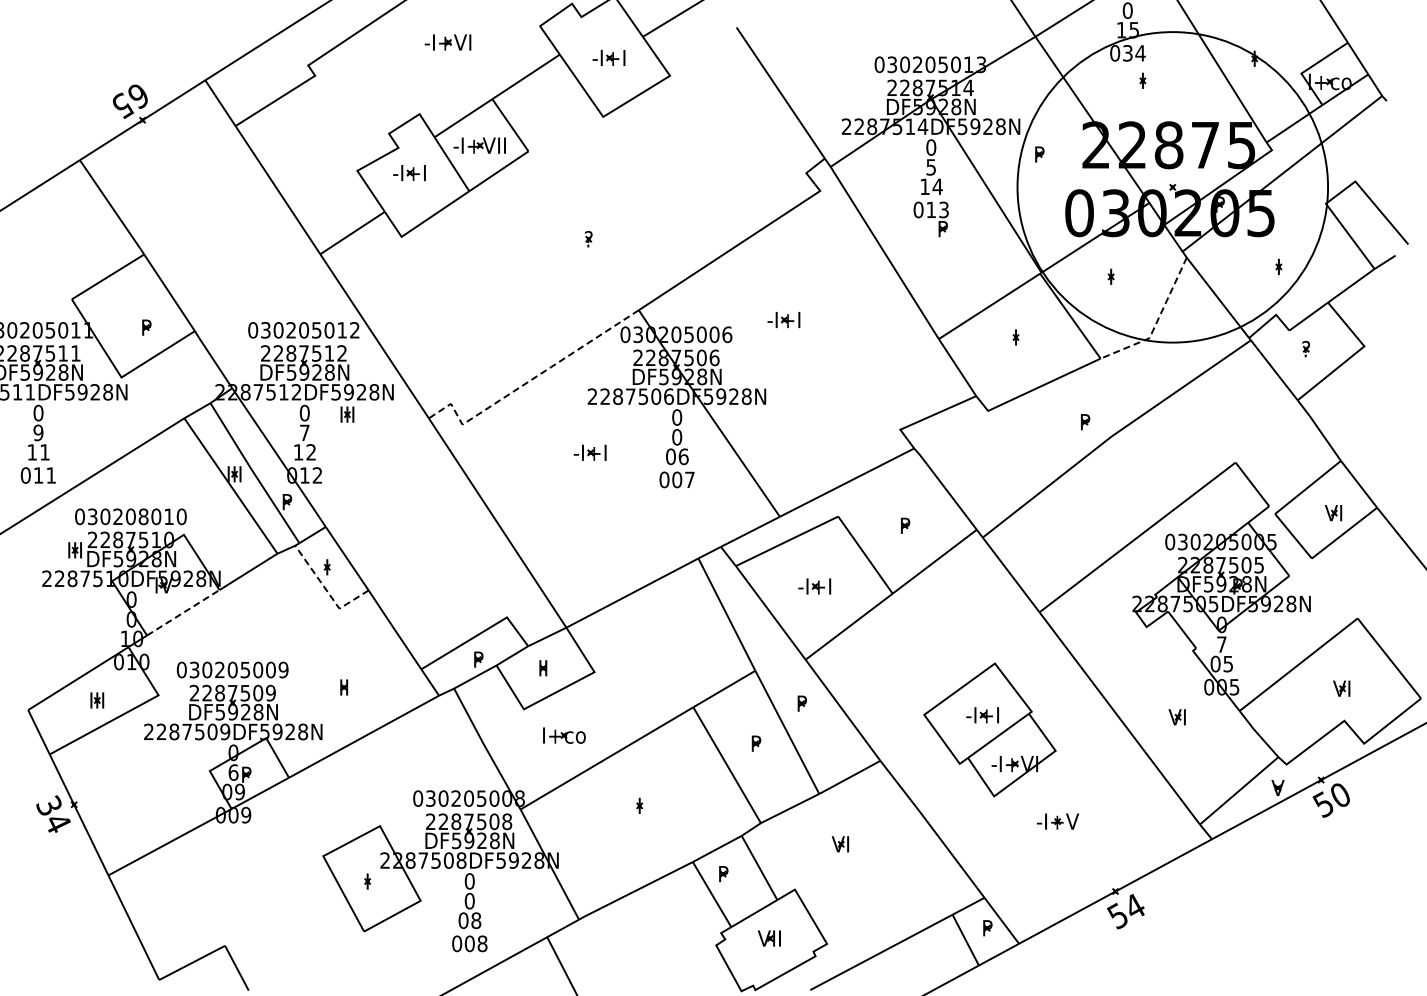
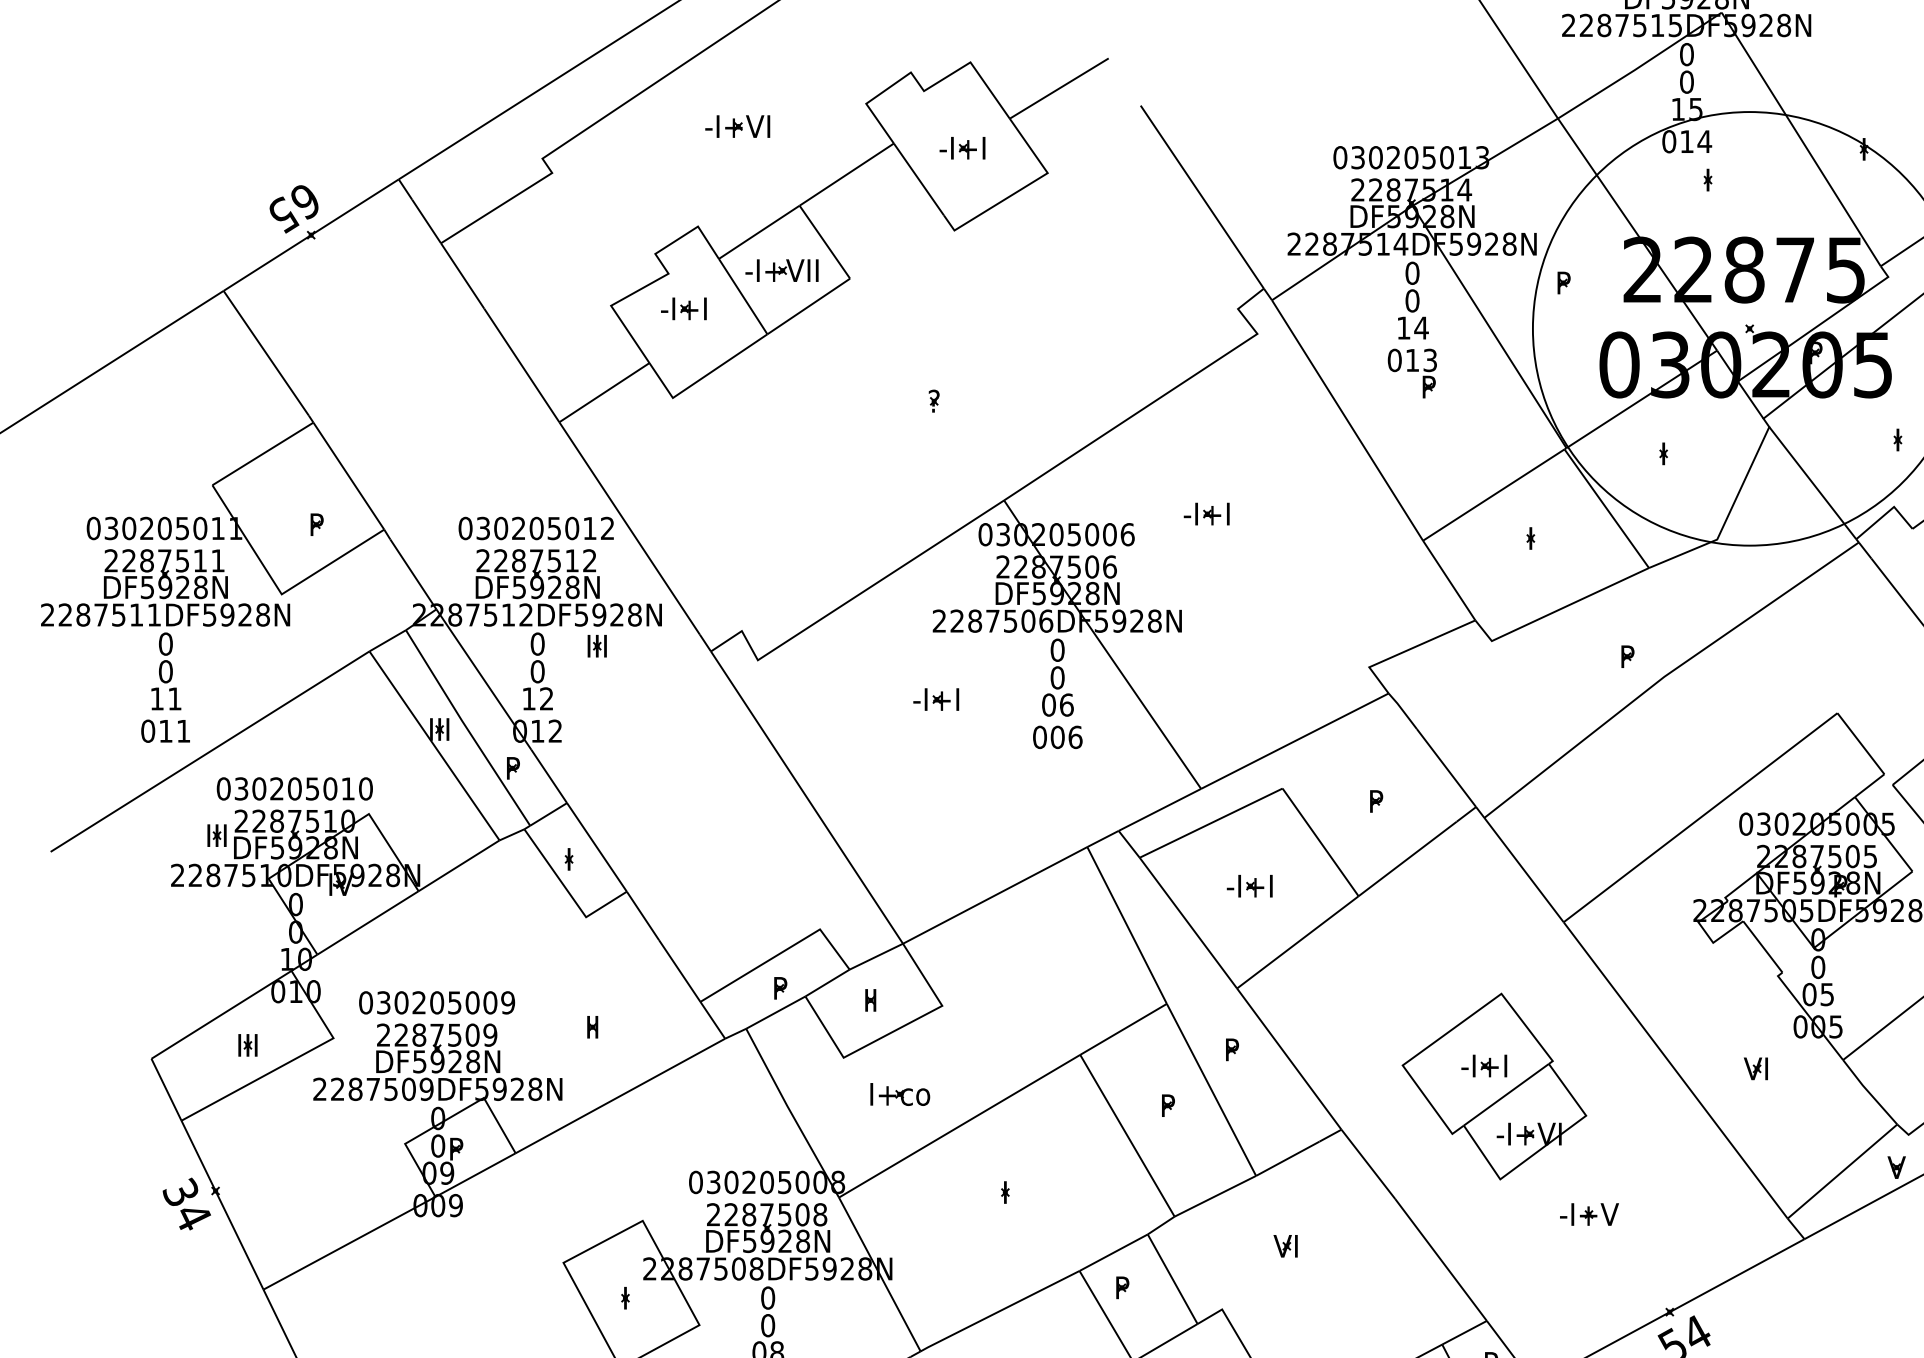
text: (1127, 53) -> (1686, 141), 034 -> 014
text: (931, 167) -> (1412, 301), 5 -> 0
line: (1156, 322) -> (1727, 517), dashed -> solid
line: (528, 381) -> (850, 599), dashed -> solid
text: (304, 432) -> (537, 671), 7 -> 0
text: (38, 433) -> (165, 672), 9 -> 0
text: (689, 479) -> (1074, 736), 007 -> 006
text: (143, 516) -> (312, 788), 030208010 -> 030205010
line: (327, 591) -> (569, 893), dashed -> solid
line: (183, 612) -> (368, 922), dashed -> solid
text: (1221, 644) -> (1817, 967), 7 -> 0
text: (233, 772) -> (438, 1145), 6 -> 0

